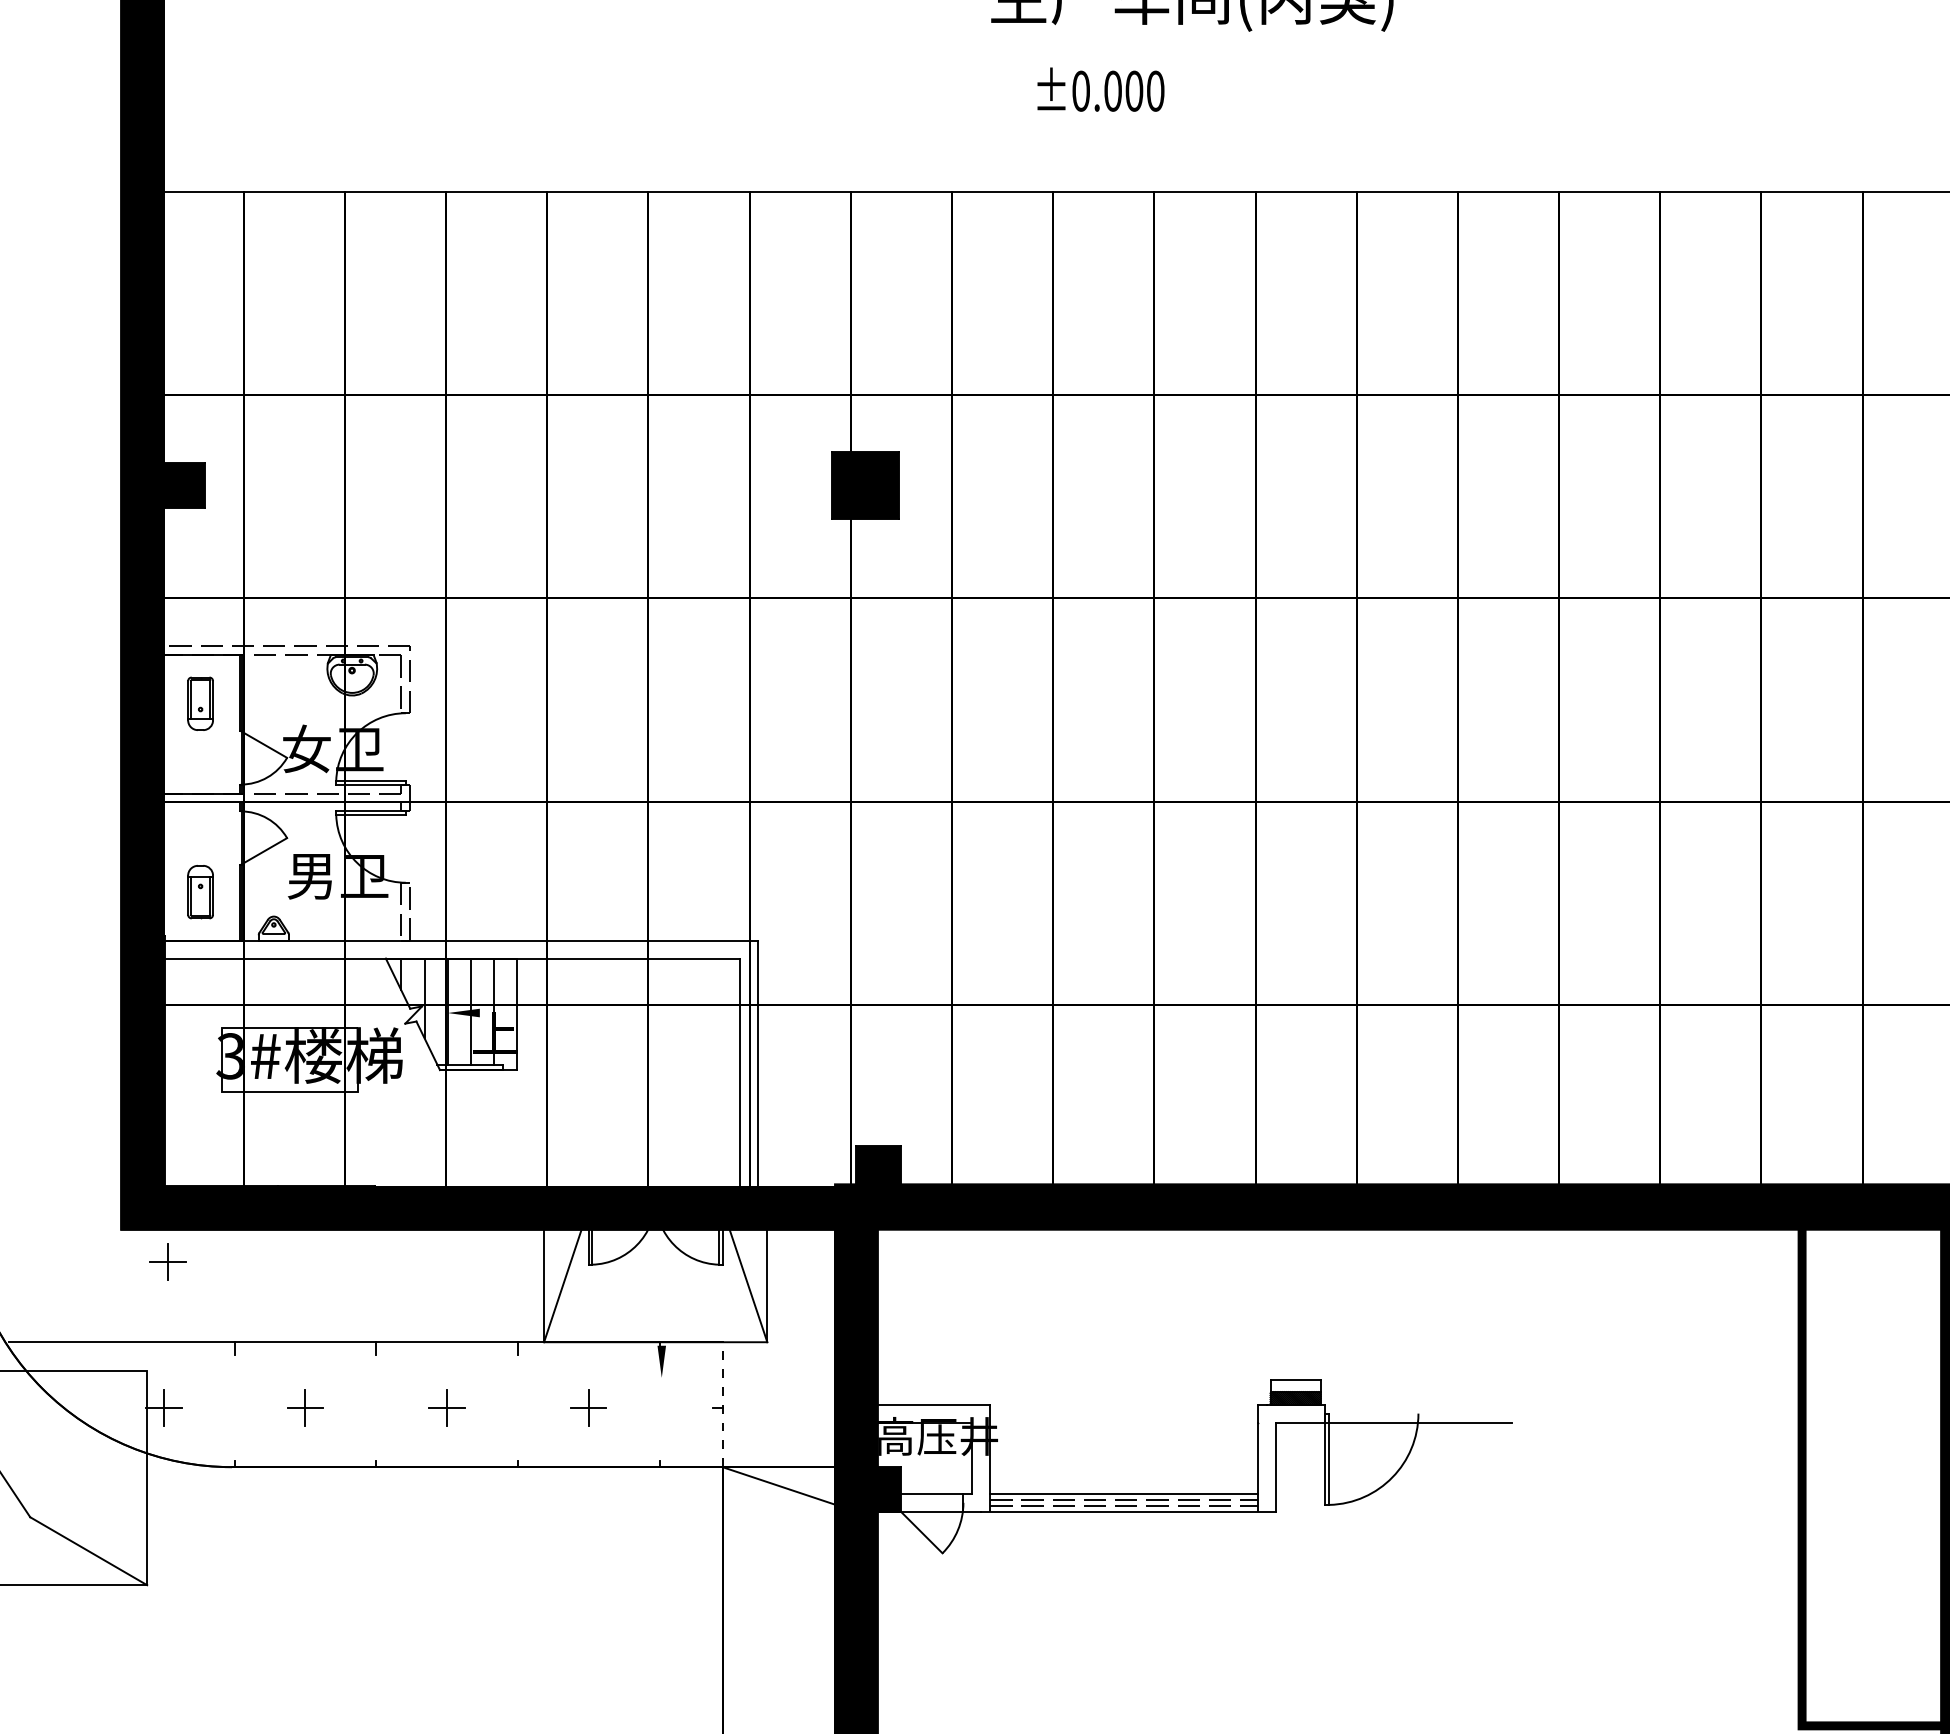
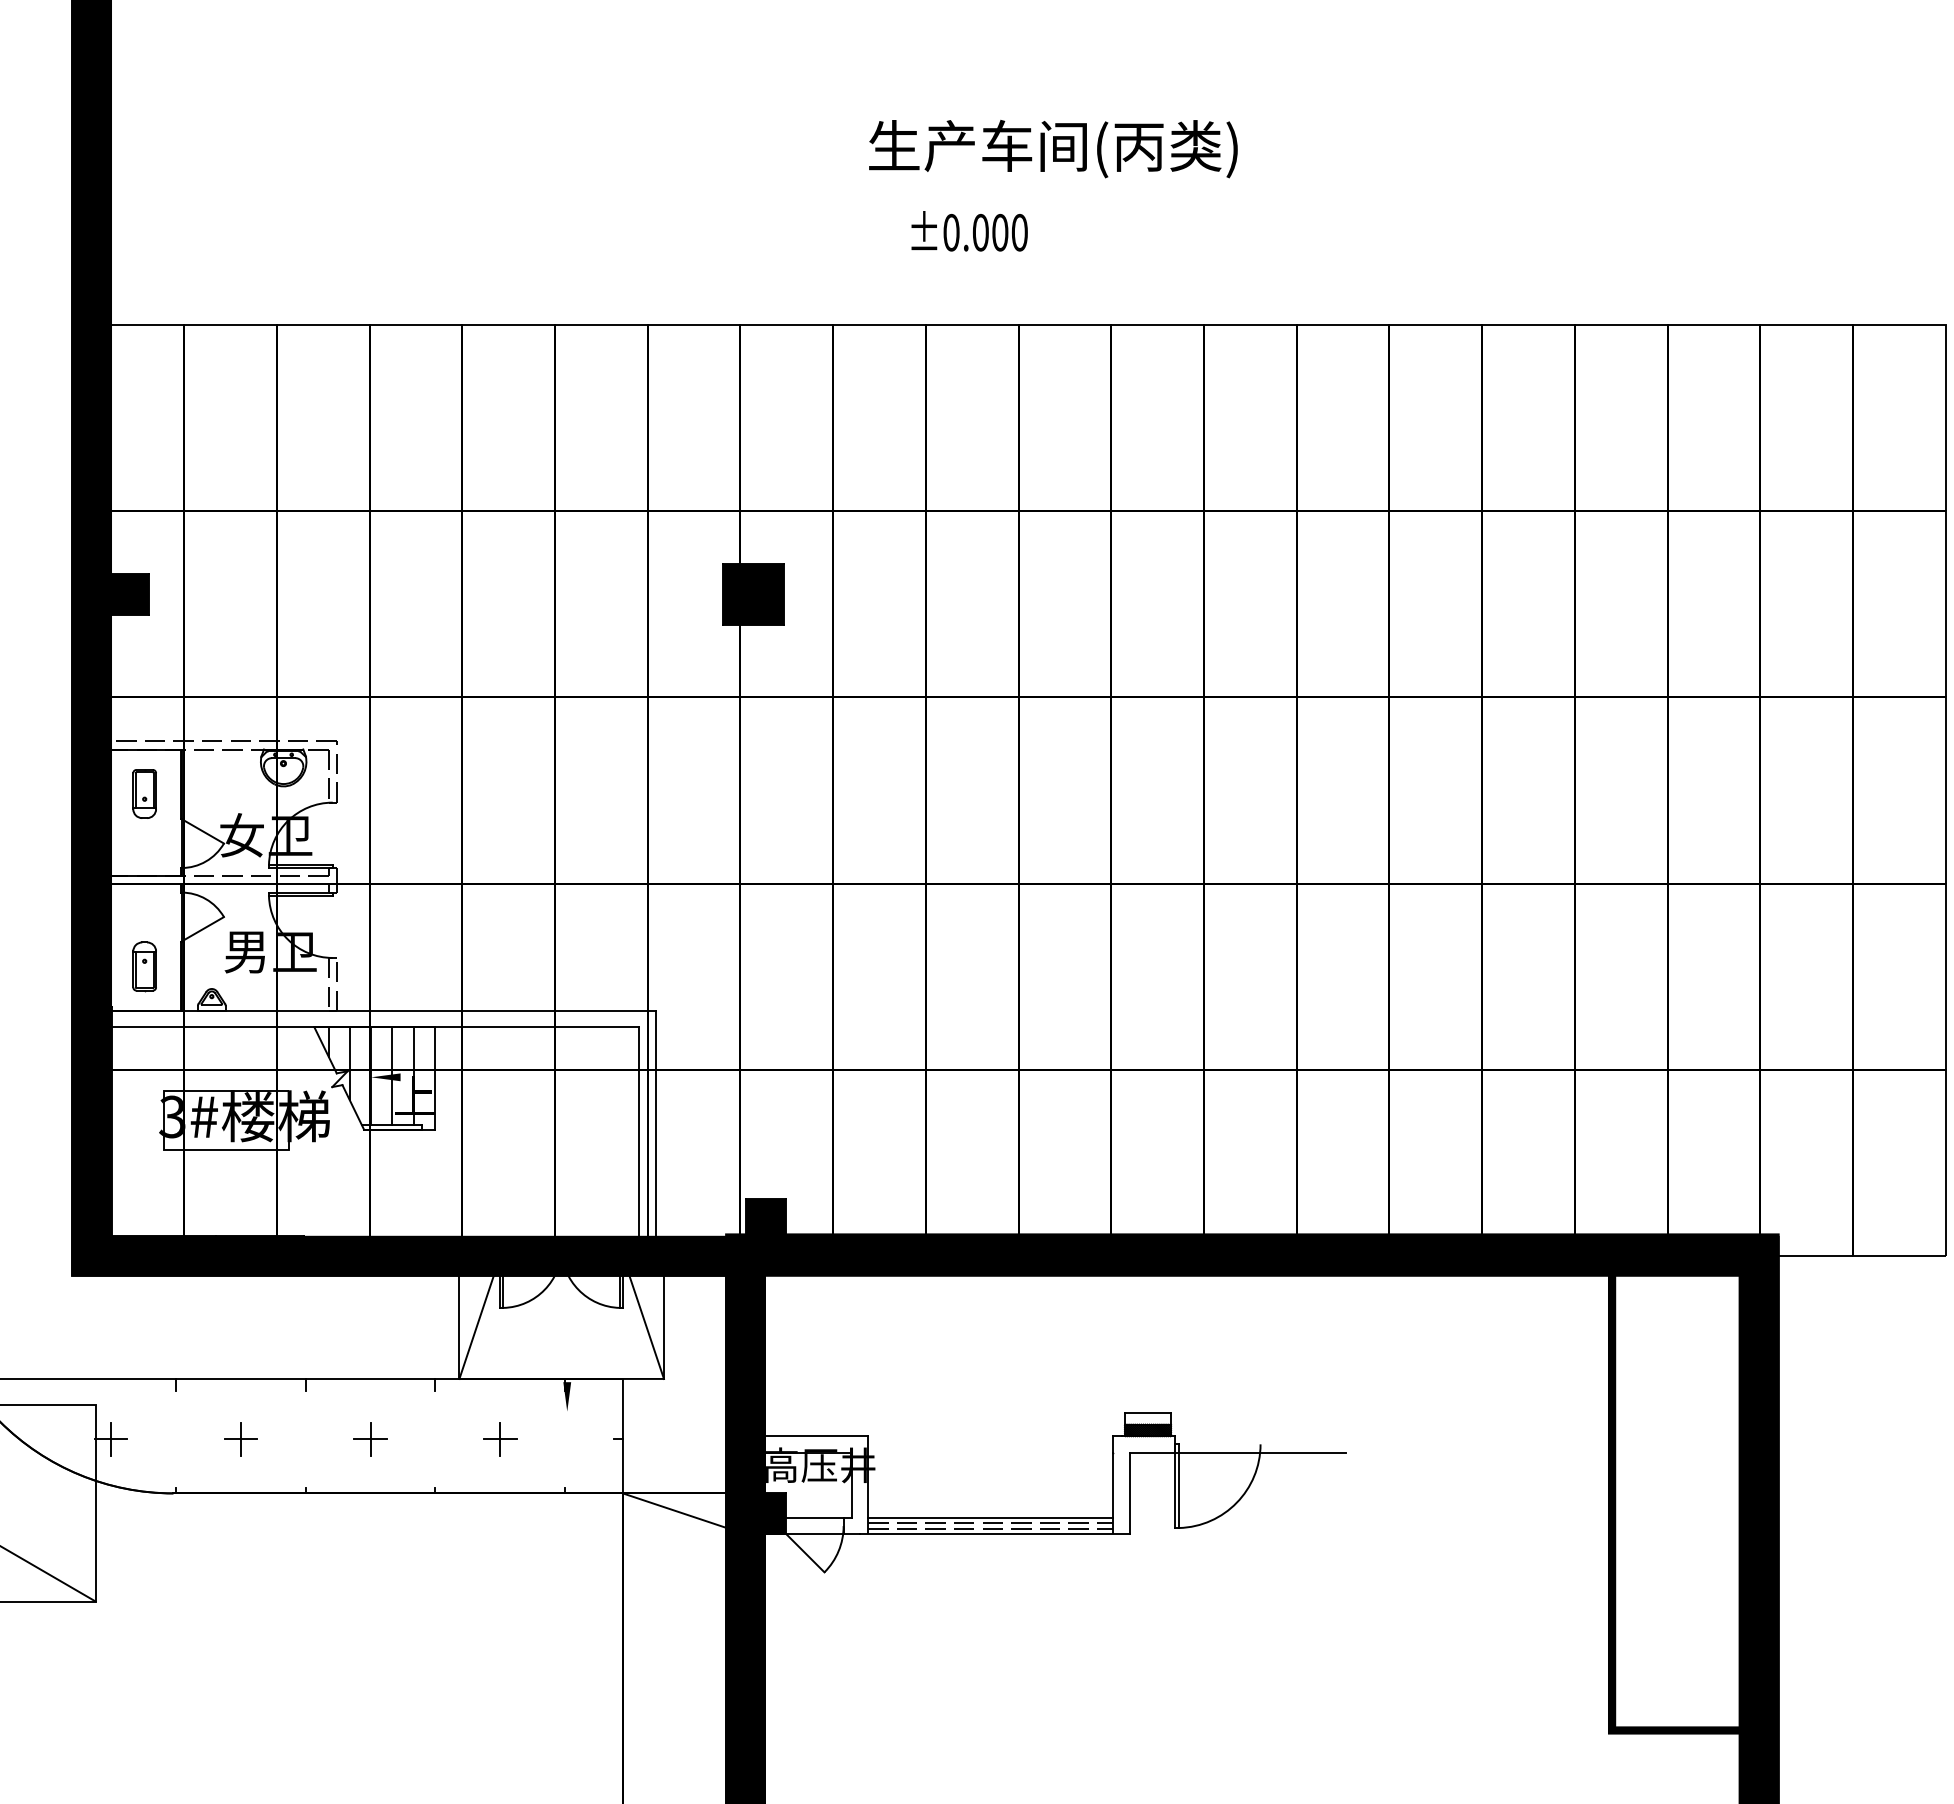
part: (167, 1262) -> (114, 1305), removed
line: (722, 1403) -> (622, 1435), dashed -> solid

